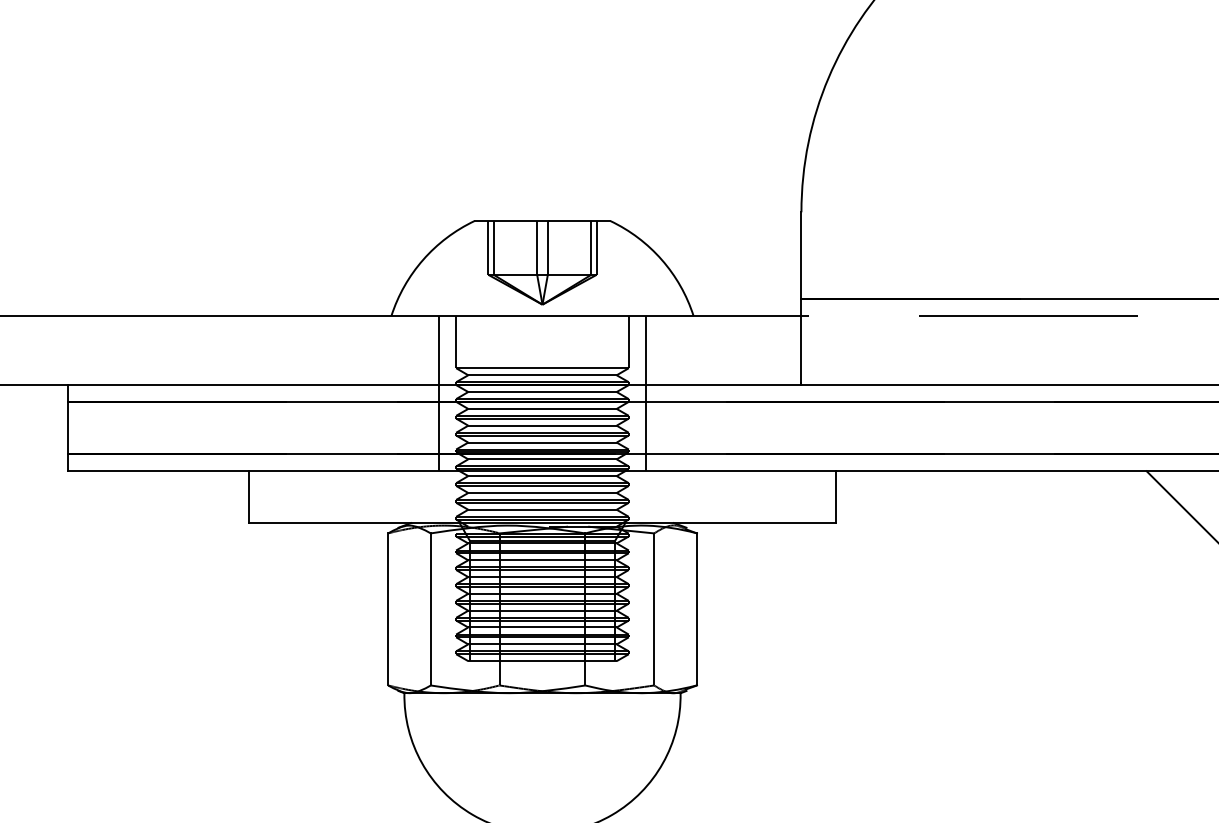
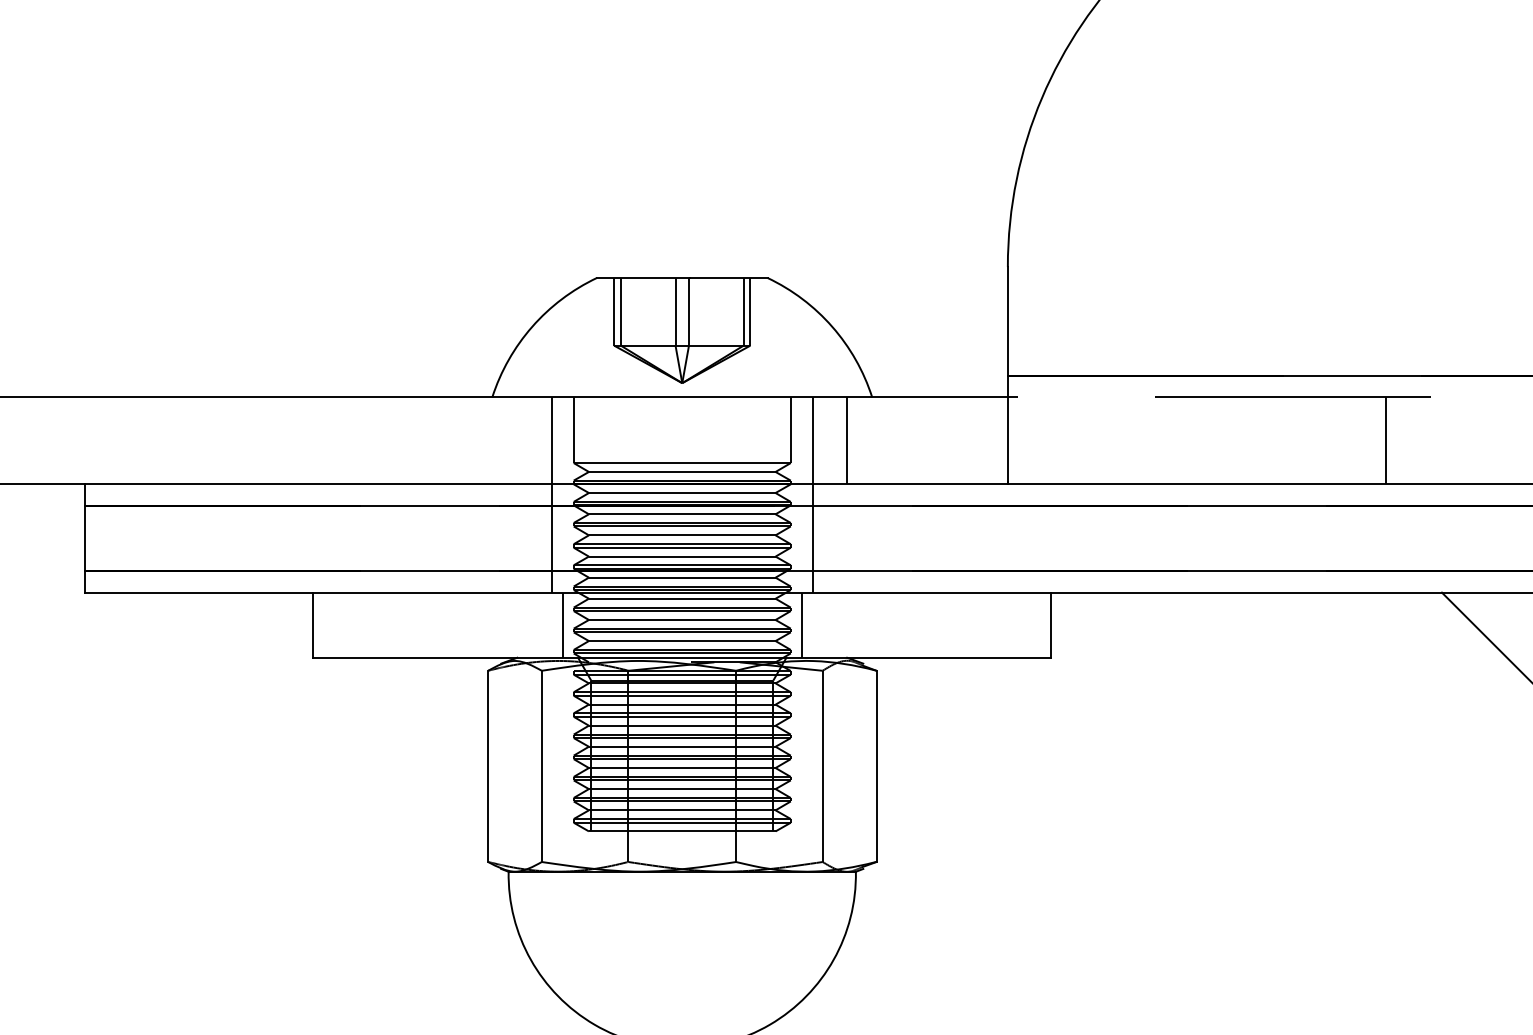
line: (673, 350) -> (847, 440), added
line: (1101, 350) -> (1385, 440), added
line: (447, 496) -> (562, 624), added
line: (637, 496) -> (801, 624), added

